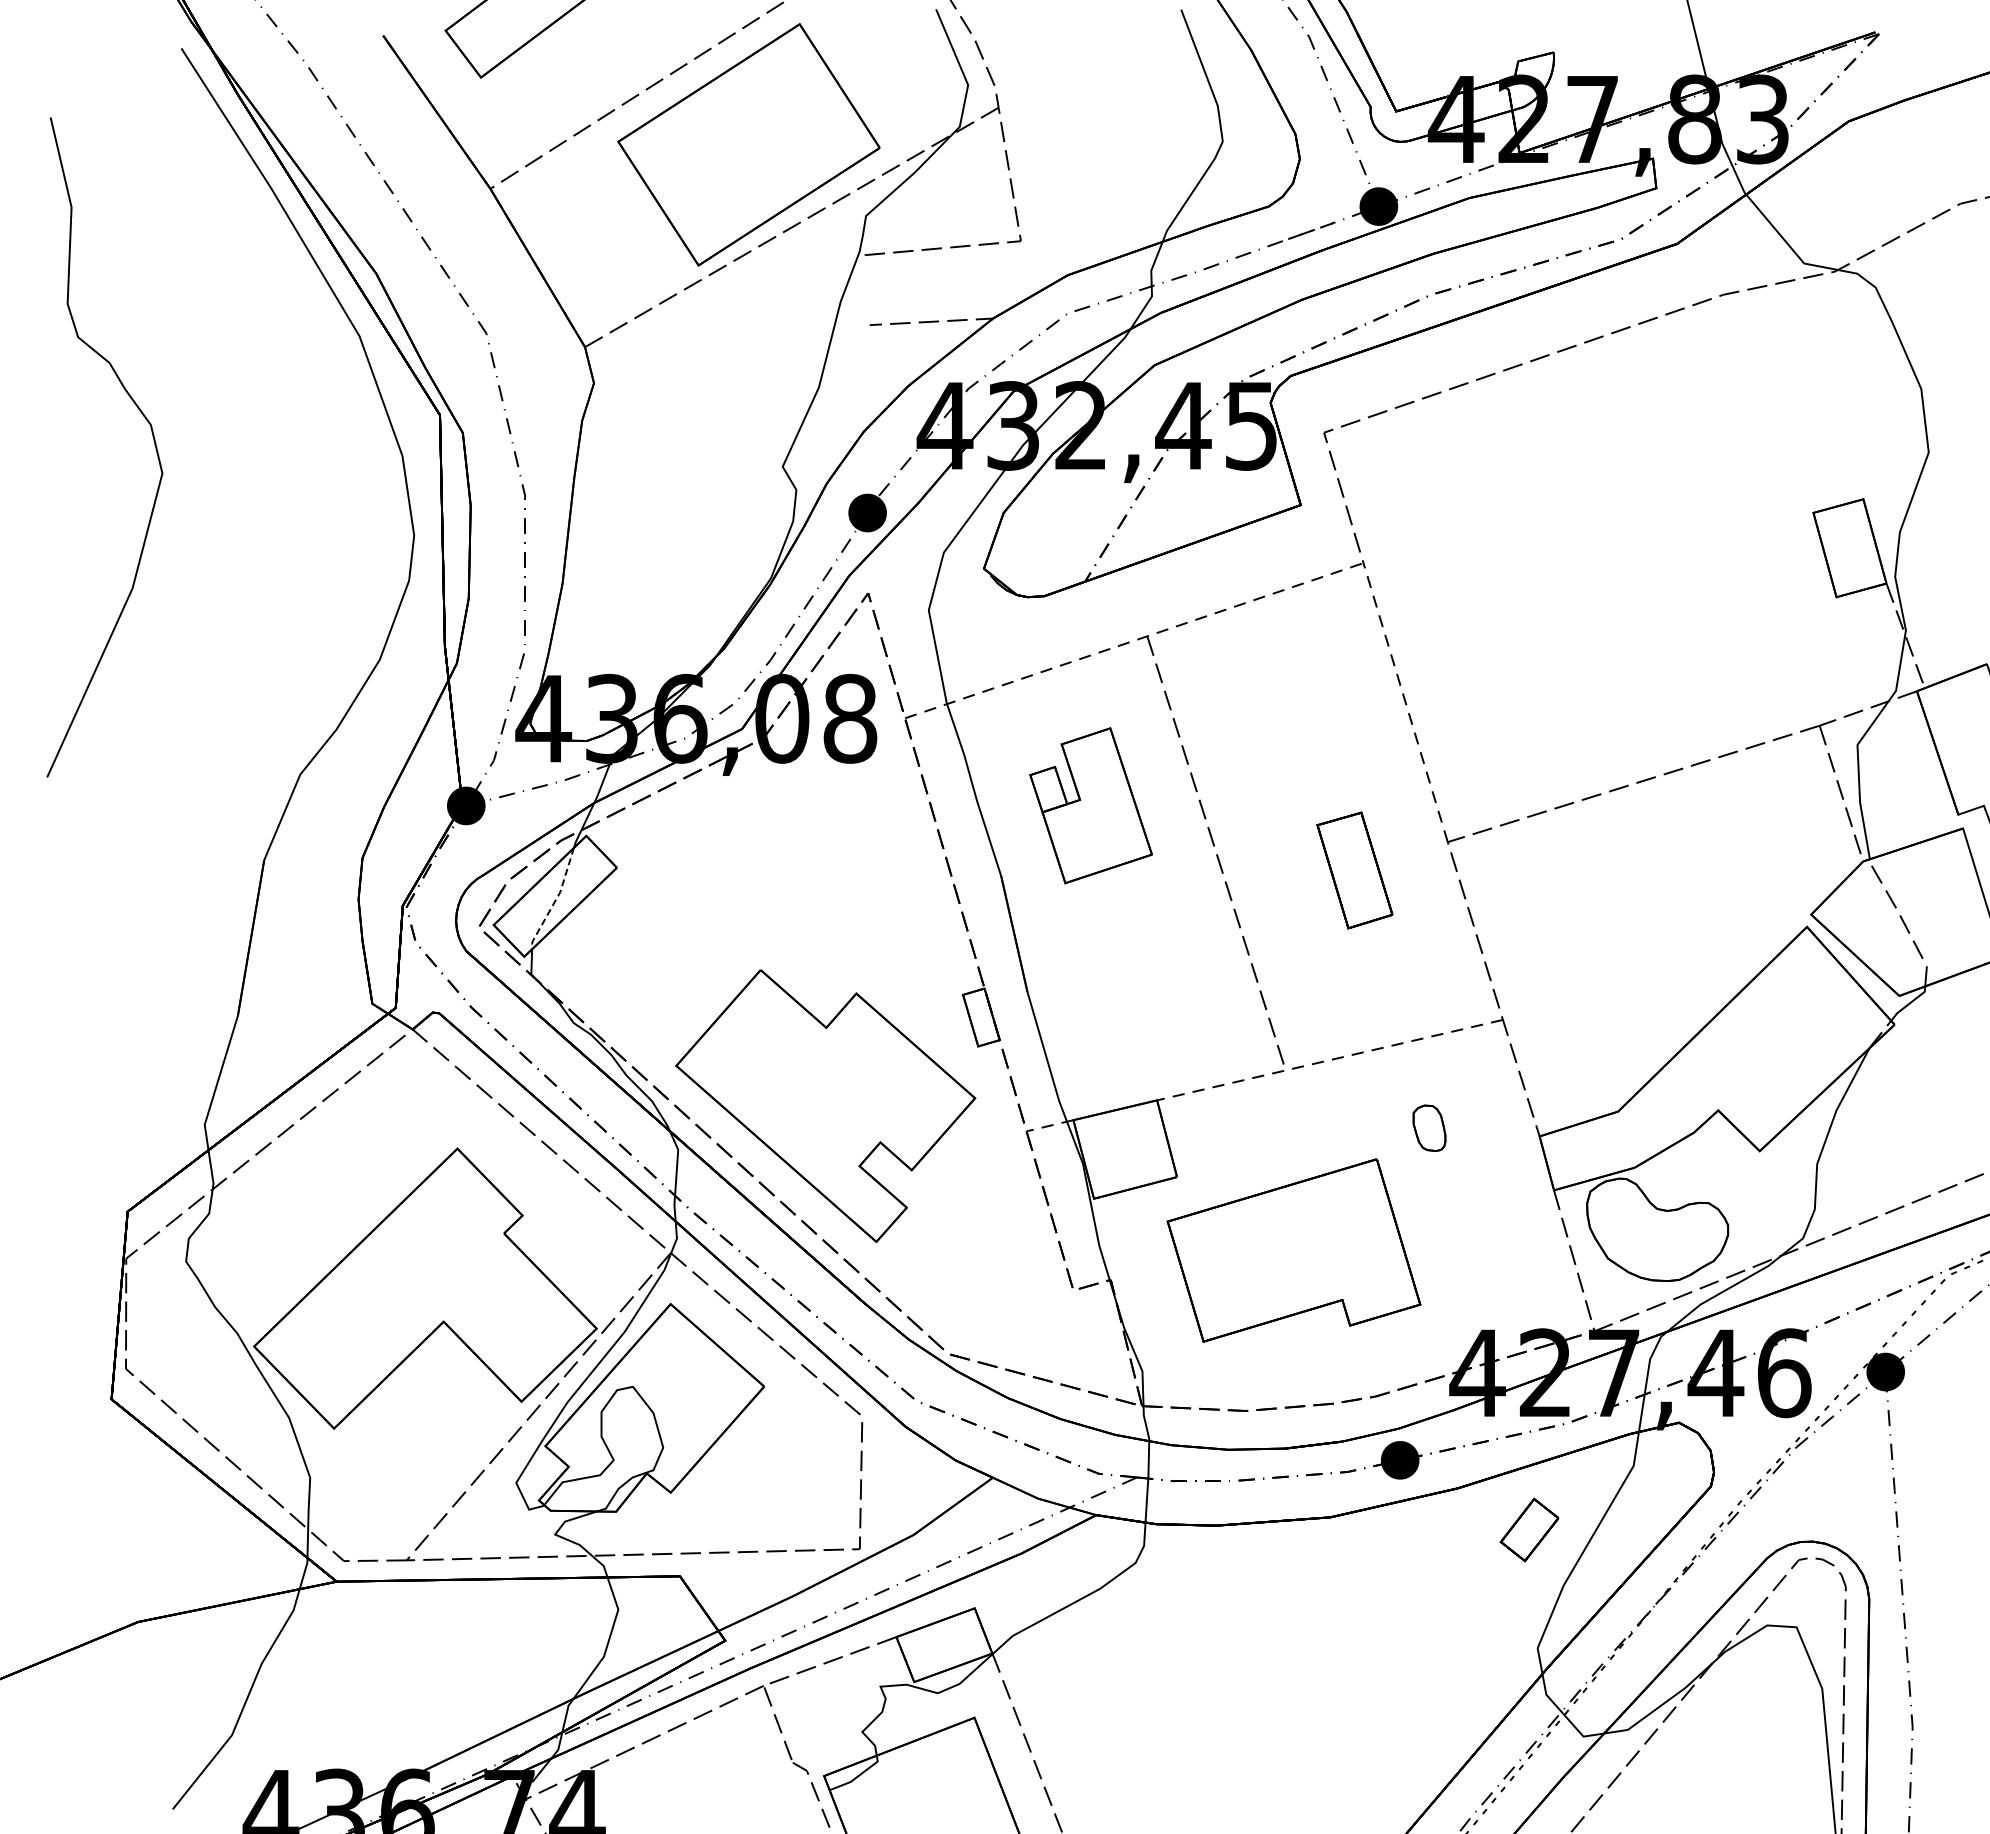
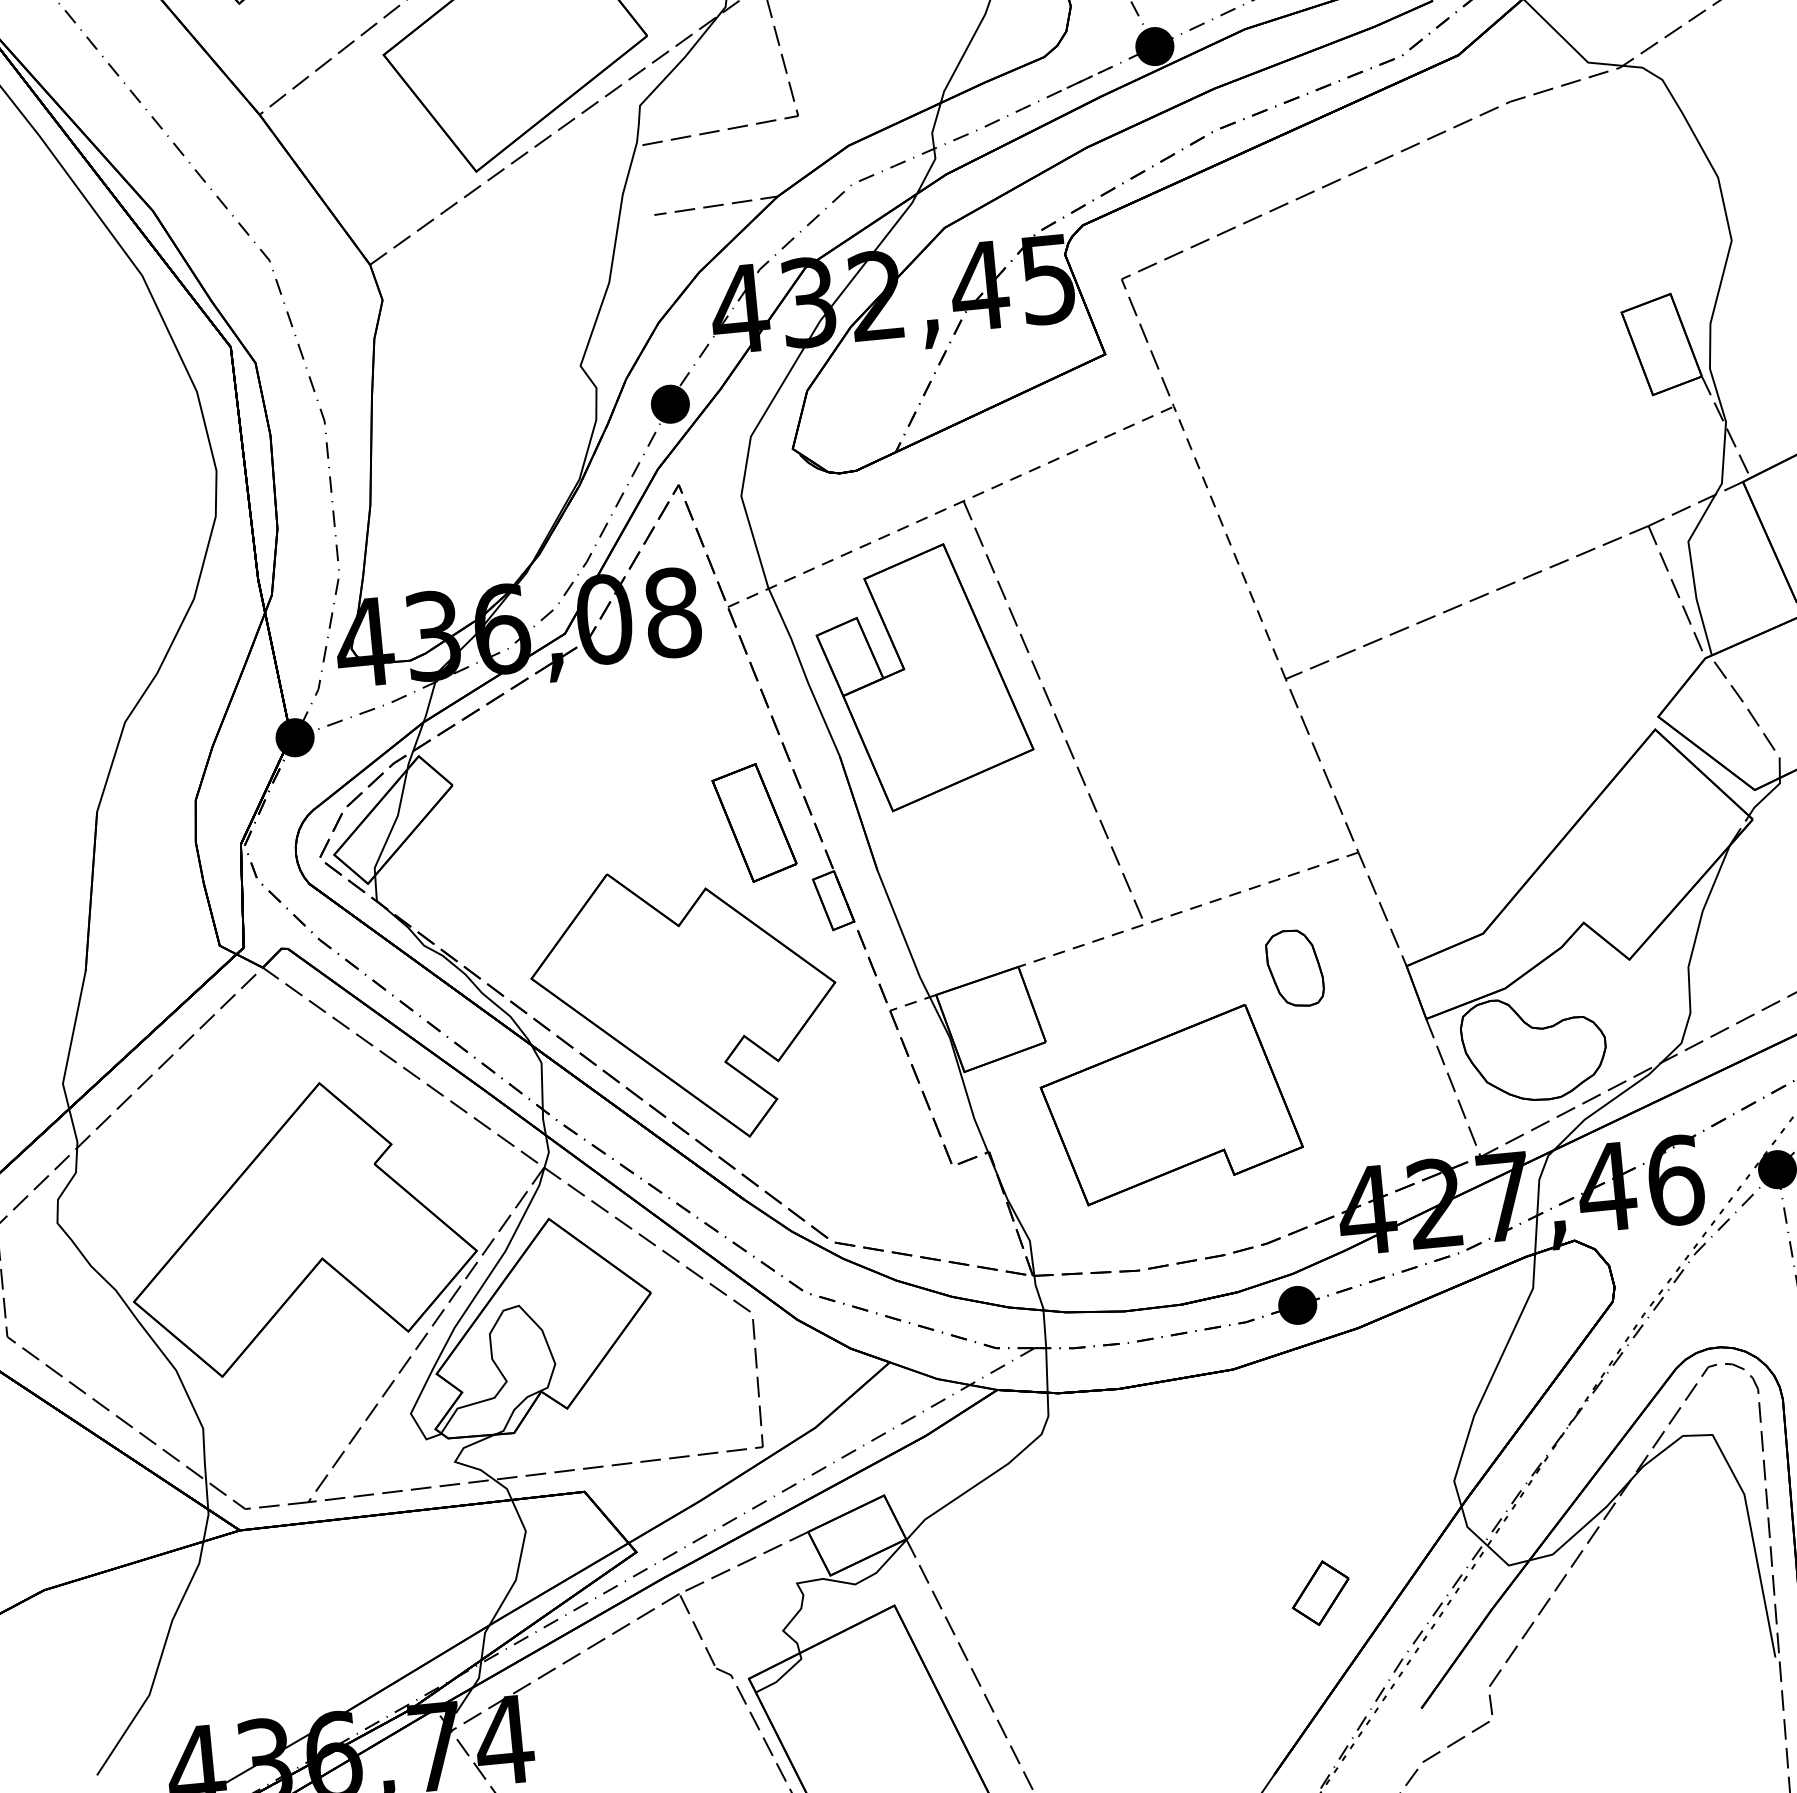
part: (1090, 805) -> (922, 676), size x1.67
part: (1354, 870) -> (754, 822), moved
line: (555, 900) -> (393, 824), dashed -> solid
part: (1429, 1128) -> (1295, 968), size x1.67
part: (1529, 1529) -> (1320, 1592), moved

